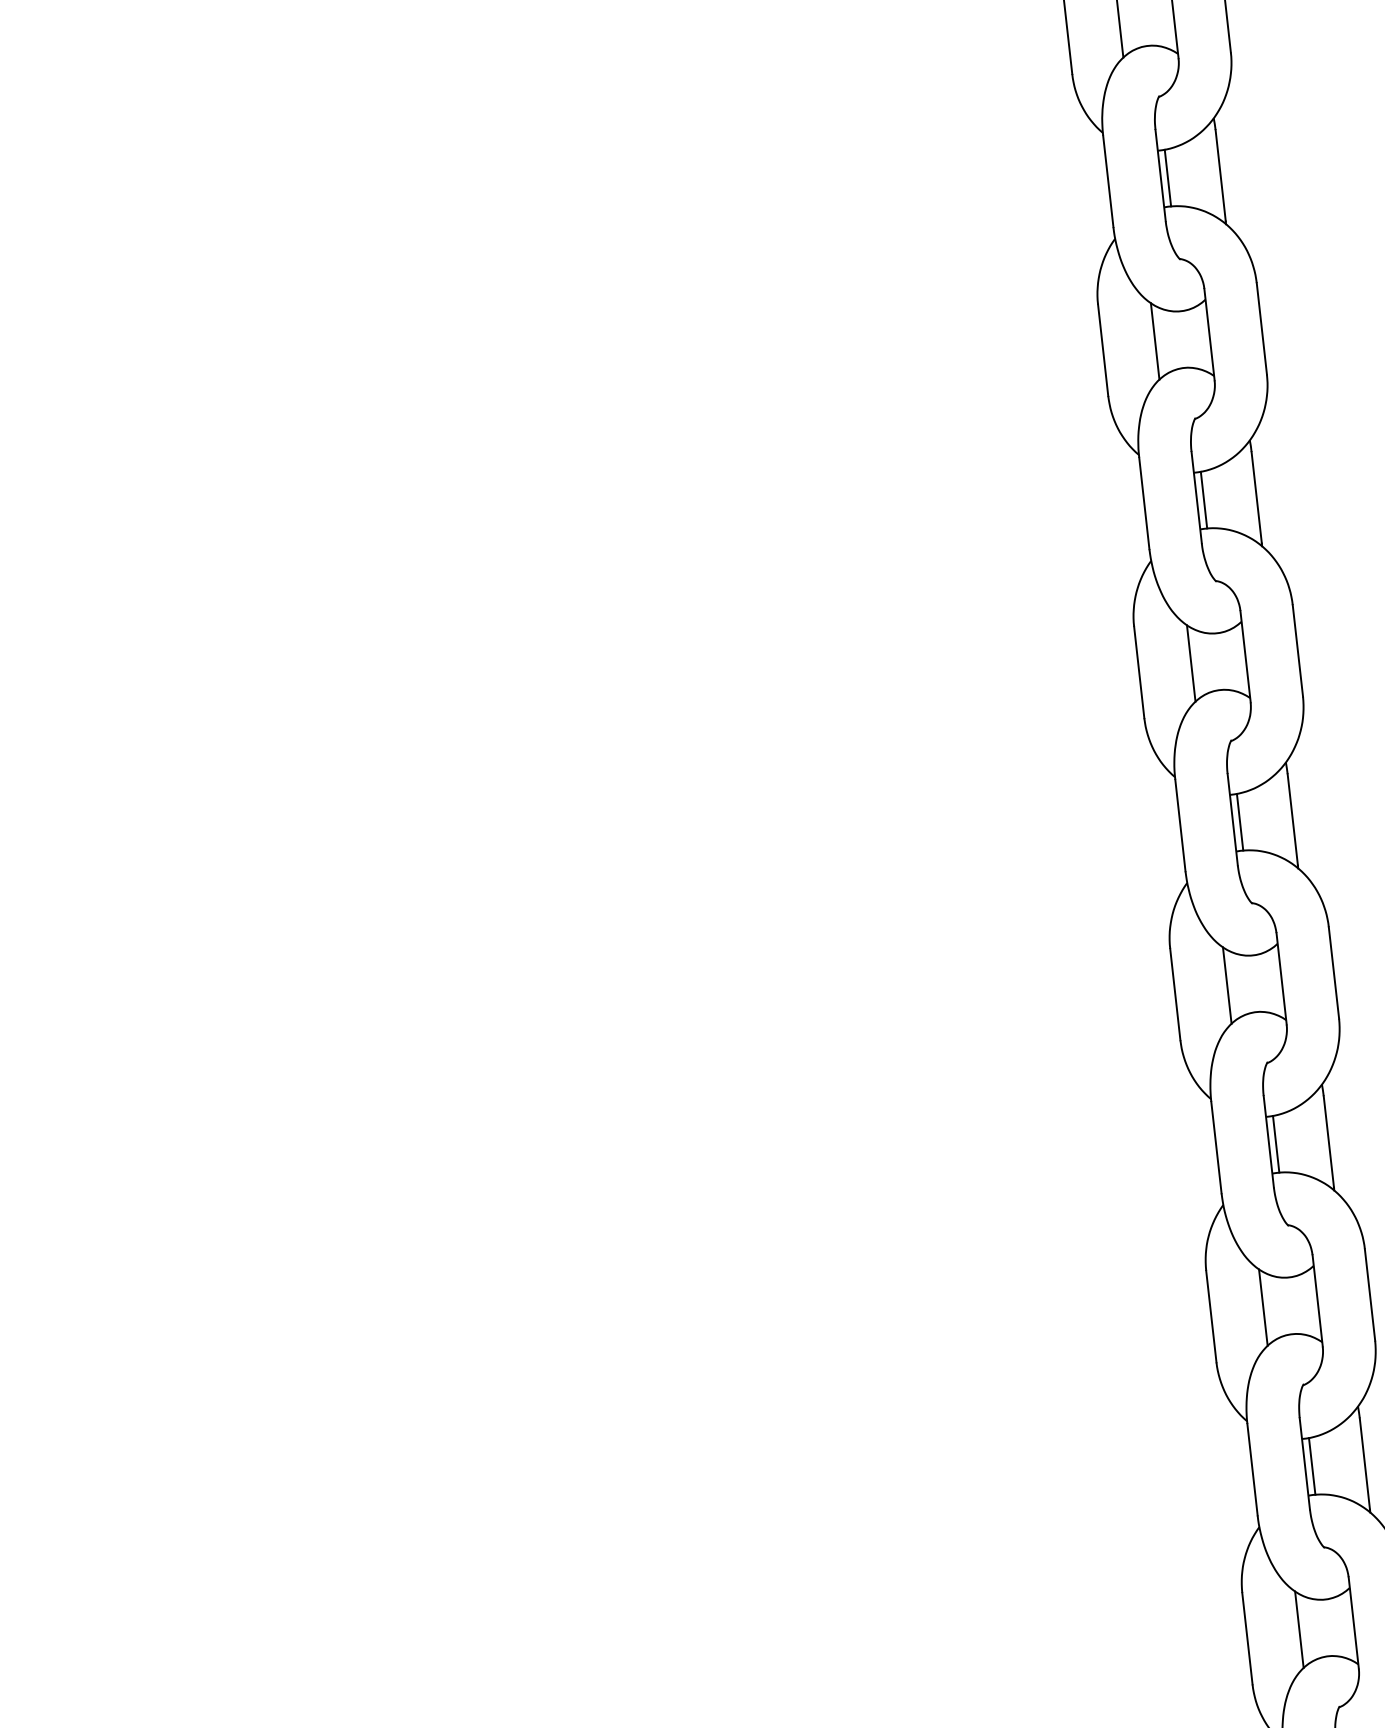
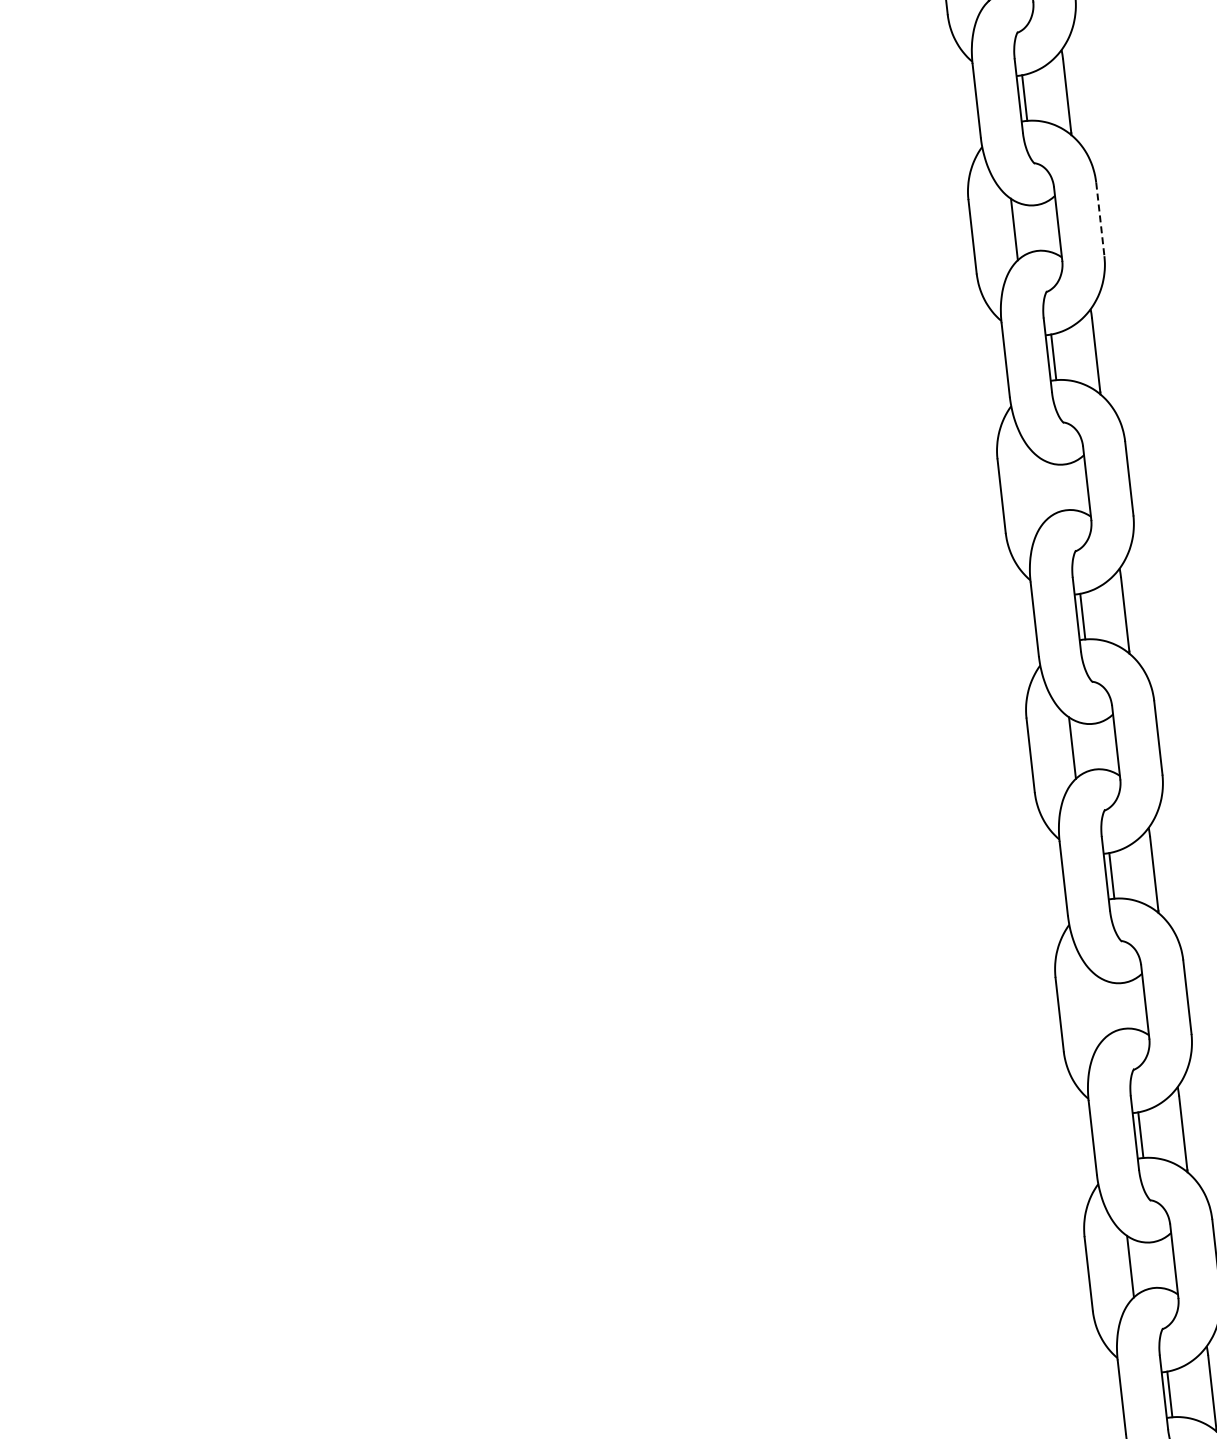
line: (1262, 328) -> (1100, 219), solid -> dashed
line: (1191, 663) -> (1043, 488), removed
line: (1263, 1307) -> (1101, 1007), removed

